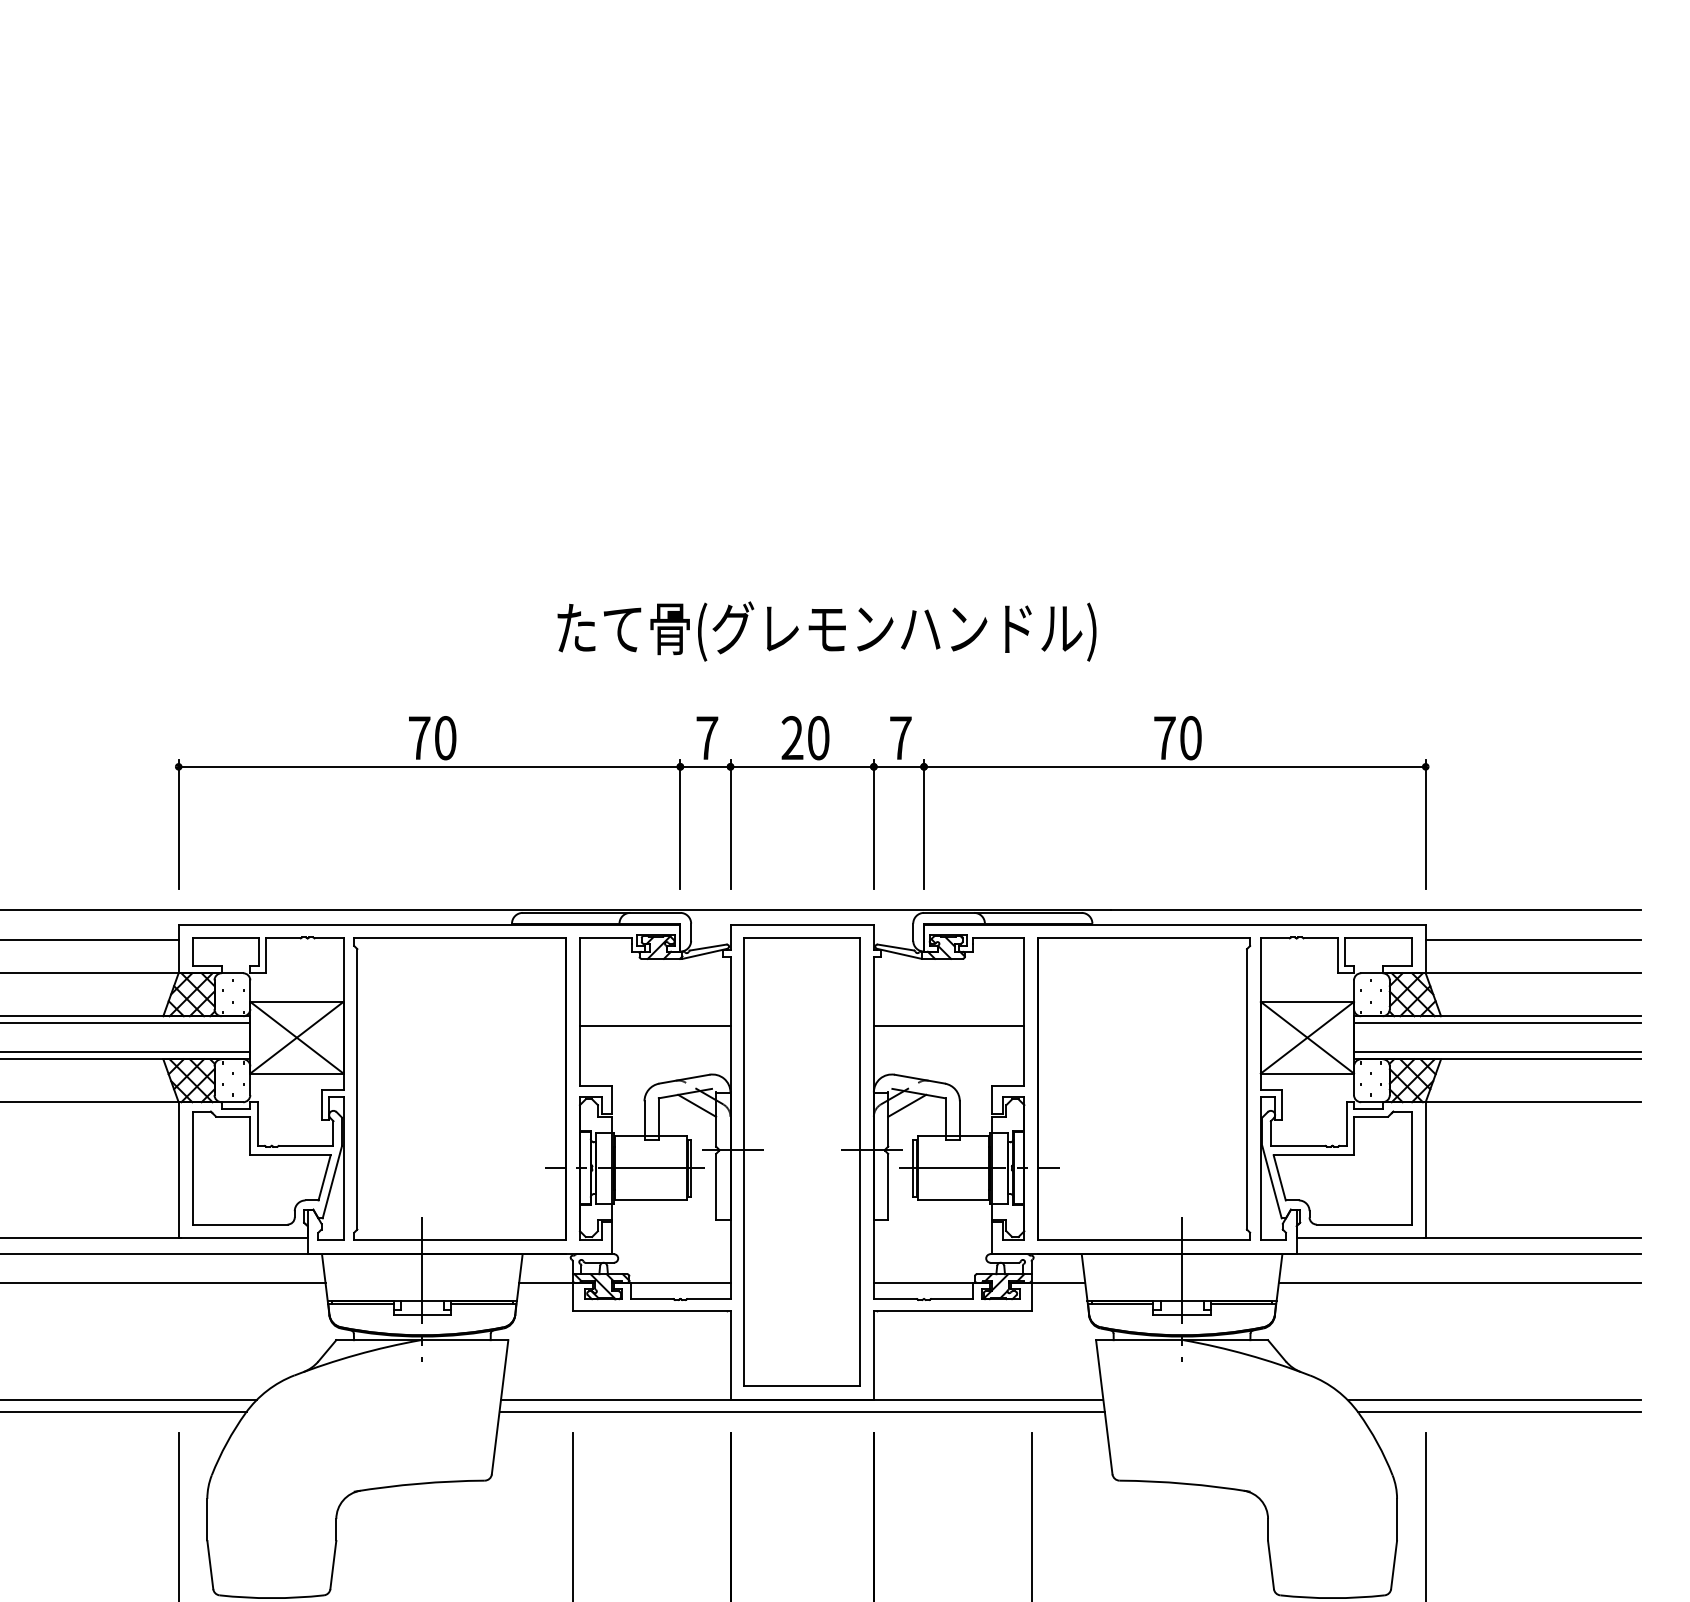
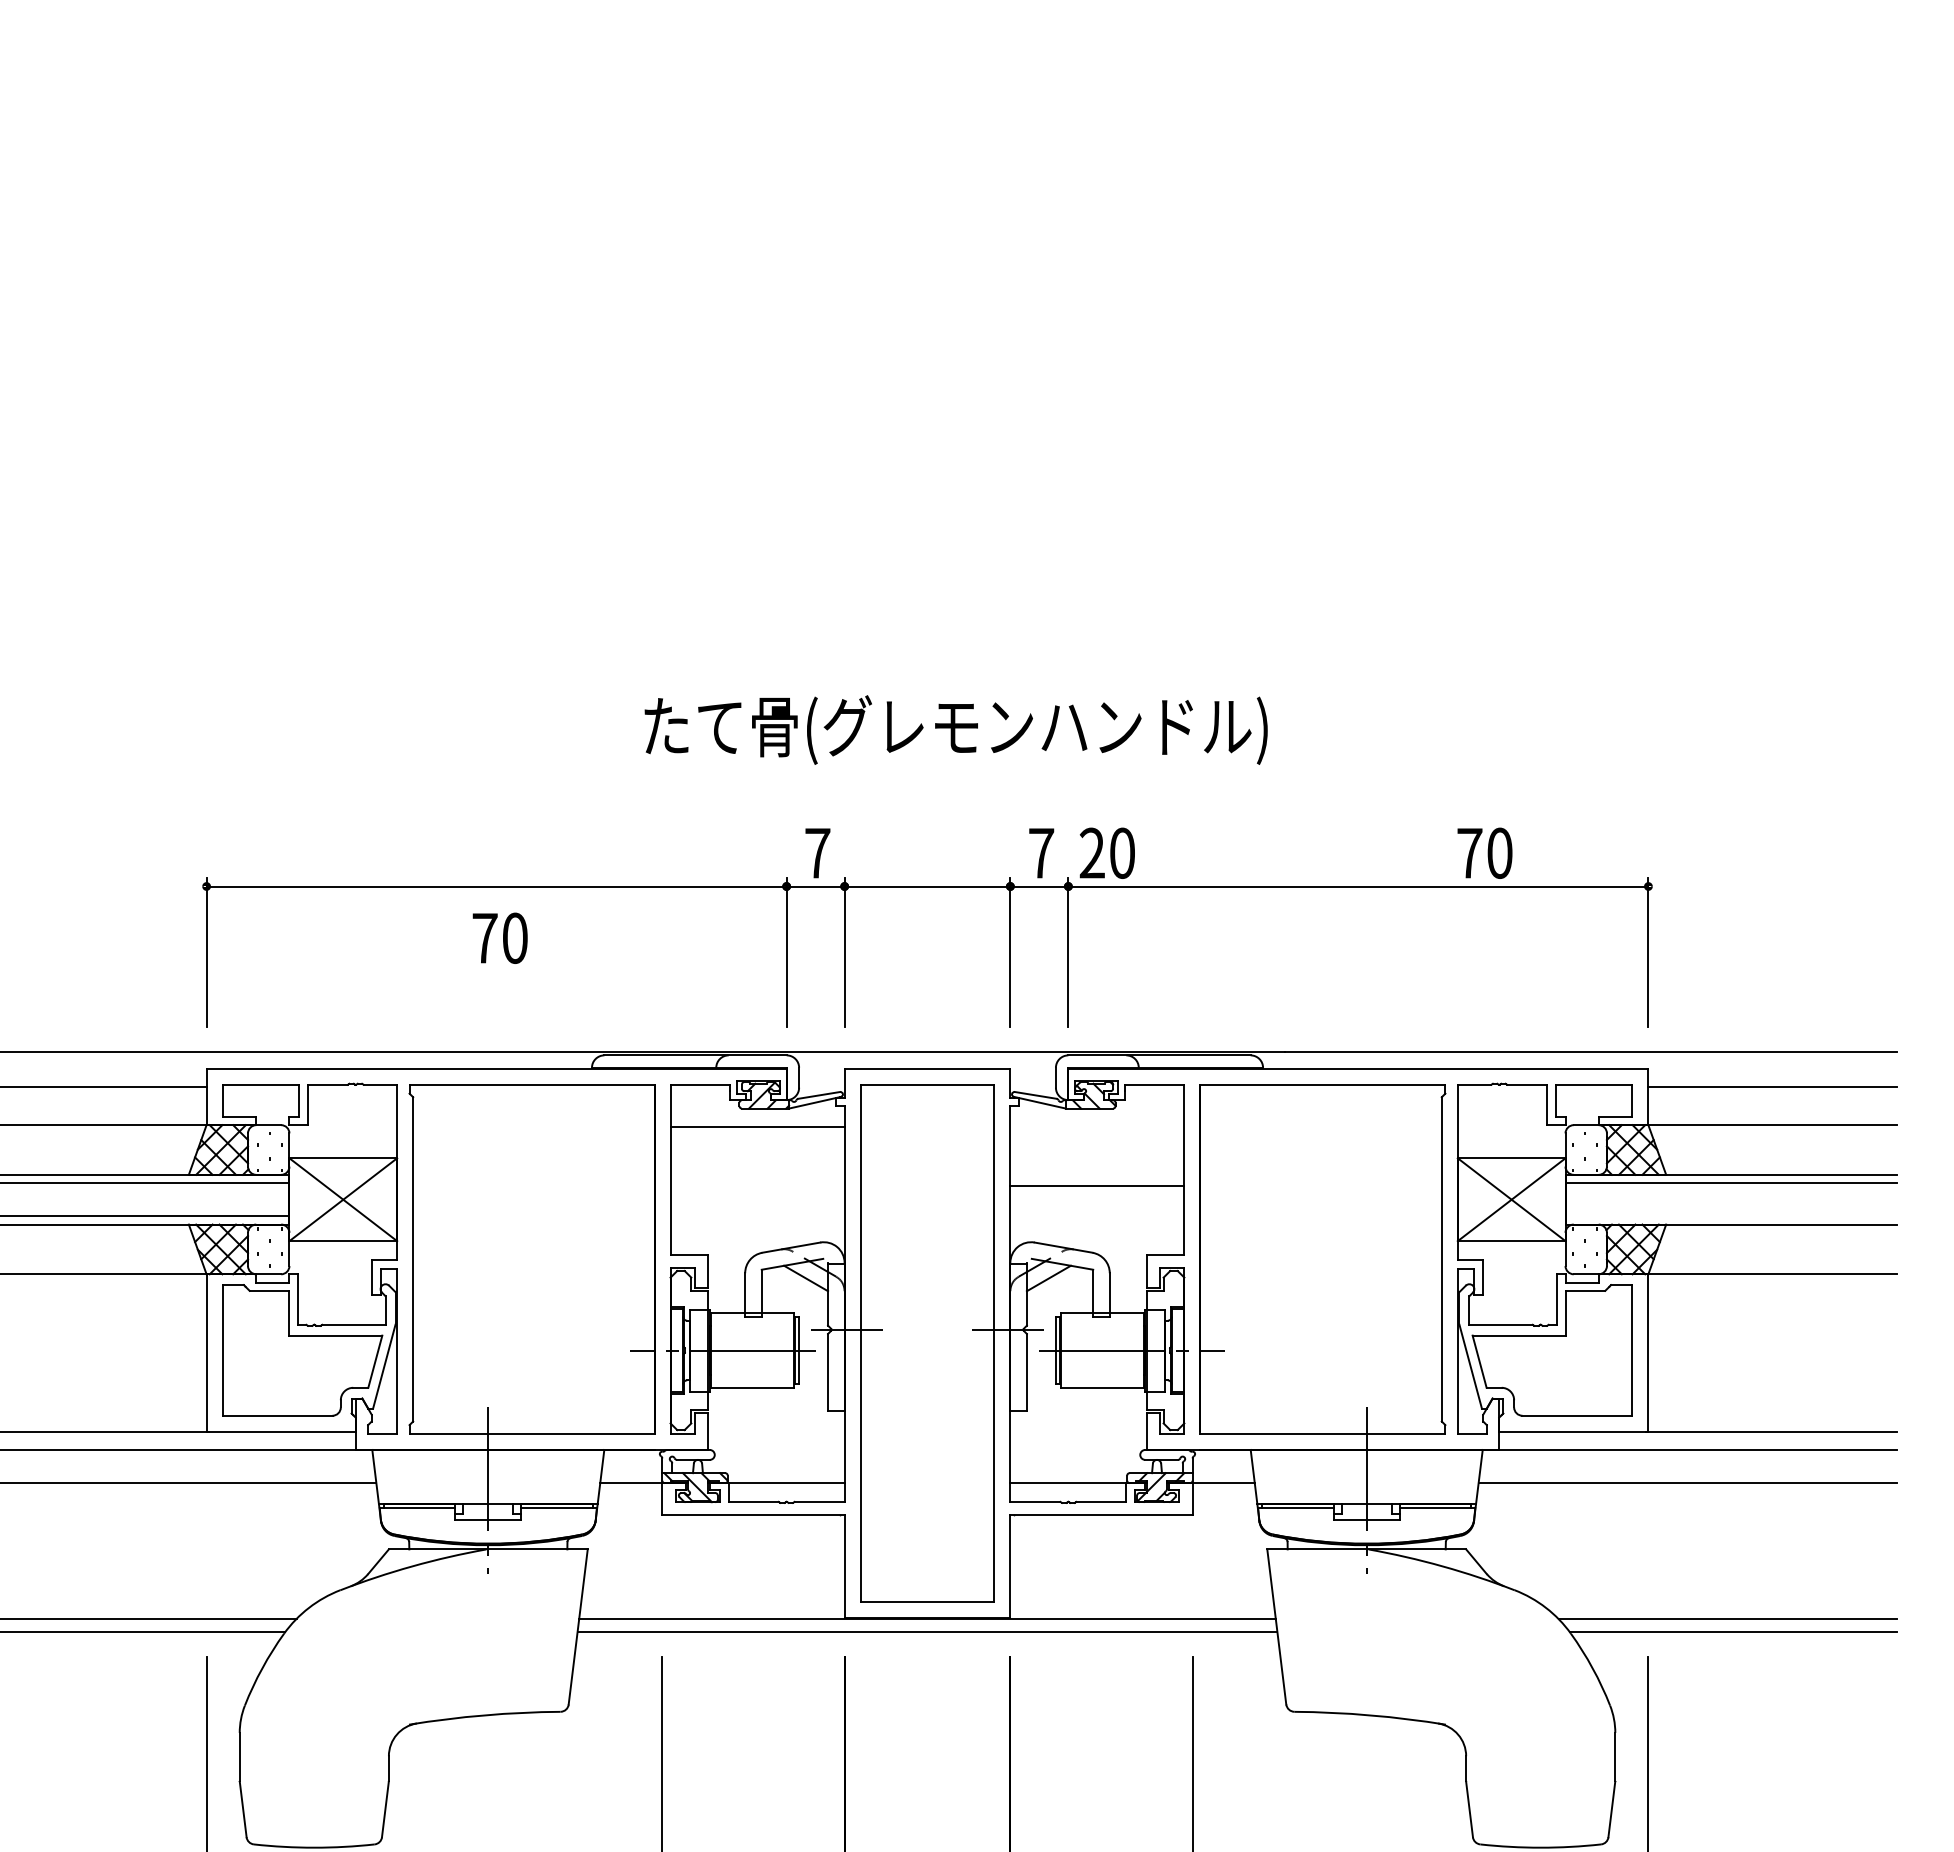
text: (432, 737) -> (499, 937), moved
text: (804, 737) -> (1106, 852), moved
text: (1177, 737) -> (1484, 852), moved
line: (655, 1026) -> (757, 1127), moved
line: (1496, 1052) -> (1730, 1216), removed

